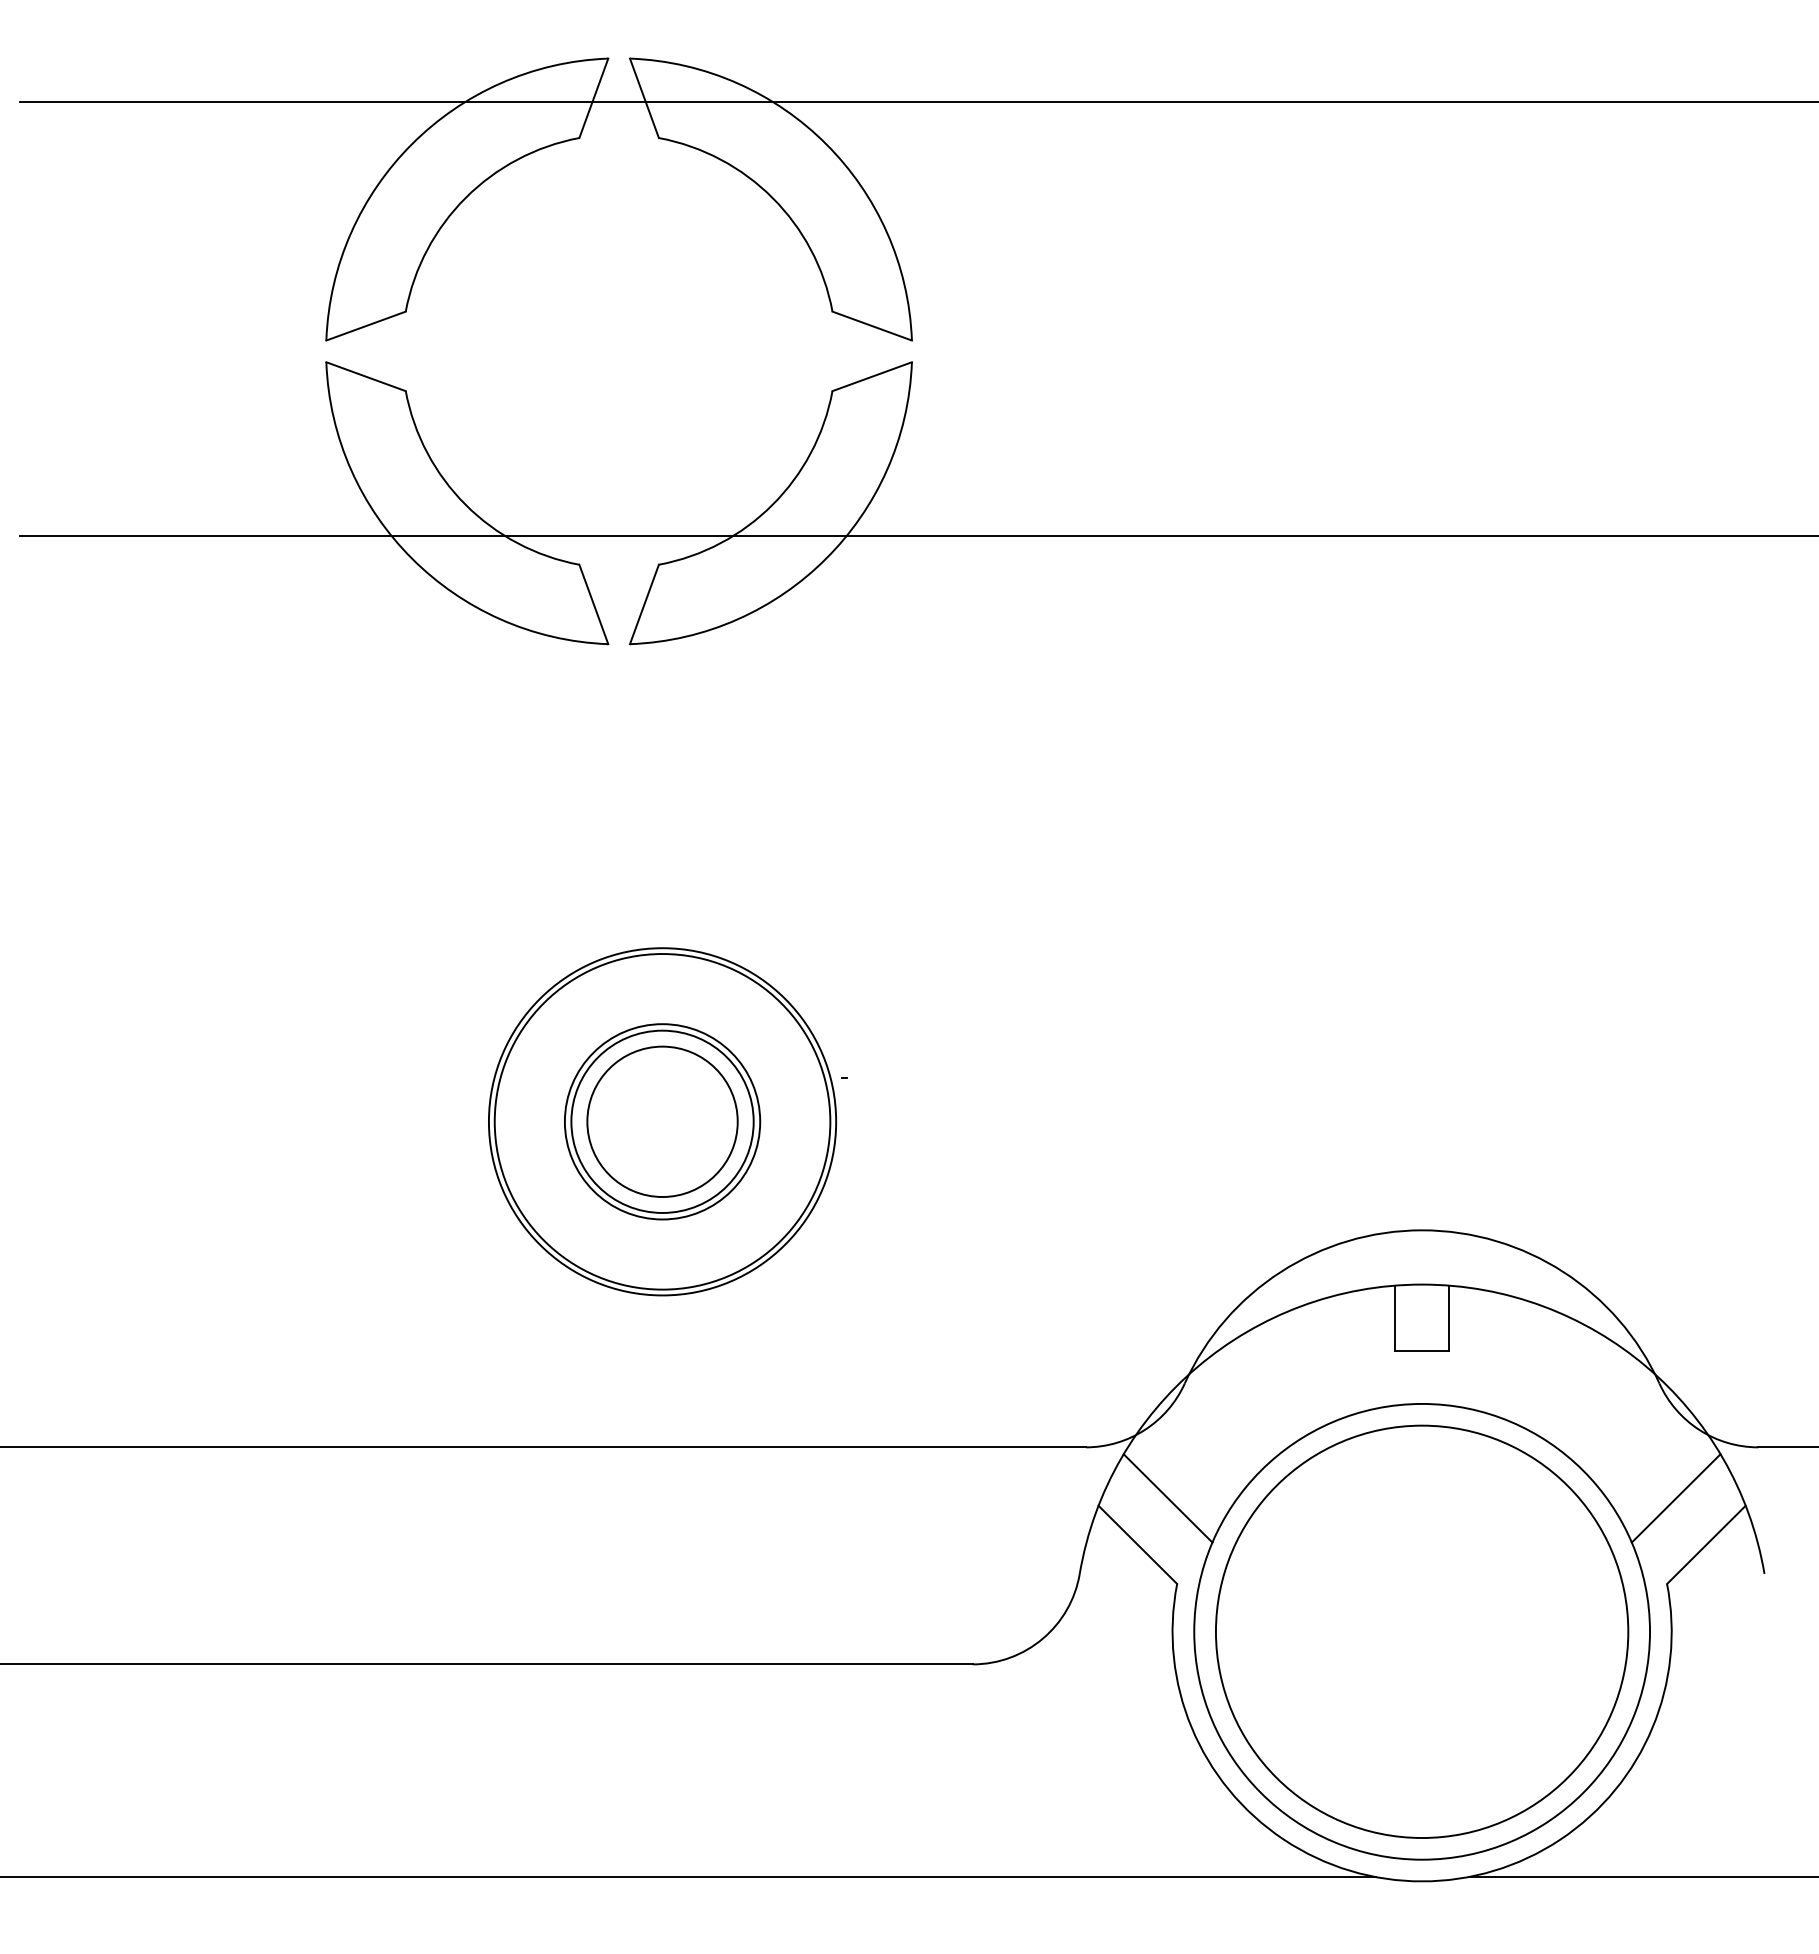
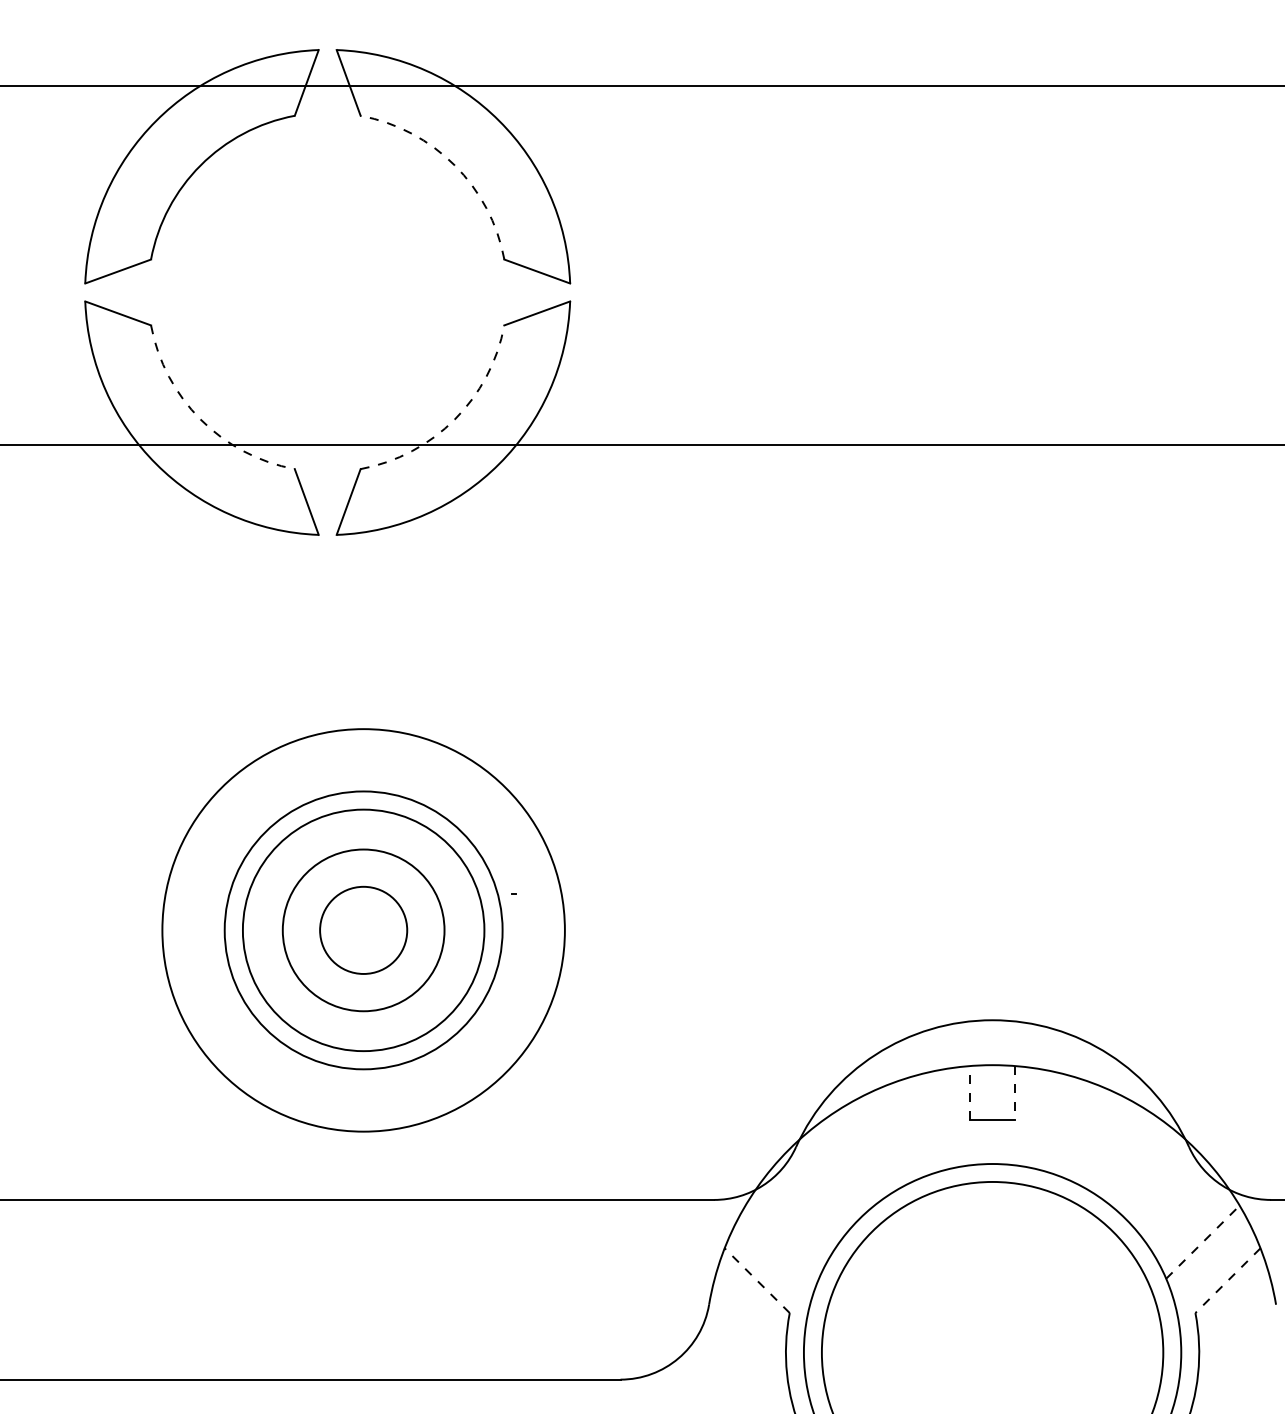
arc: (772, 197) -> (454, 165), solid -> dashed
arc: (465, 504) -> (200, 419), solid -> dashed
arc: (772, 504) -> (454, 419), solid -> dashed
circle: (662, 1121) -> (363, 930), size x0.7
circle: (662, 1121) -> (363, 930), size x1.4
circle: (662, 1121) -> (363, 930), size x1.6
line: (1395, 1318) -> (970, 1093), solid -> dashed
line: (1449, 1318) -> (1015, 1093), solid -> dashed
line: (1167, 1498) -> (781, 1242), removed
line: (1676, 1498) -> (1203, 1242), solid -> dashed
line: (1137, 1544) -> (756, 1280), solid -> dashed
line: (1706, 1545) -> (1228, 1281), solid -> dashed

